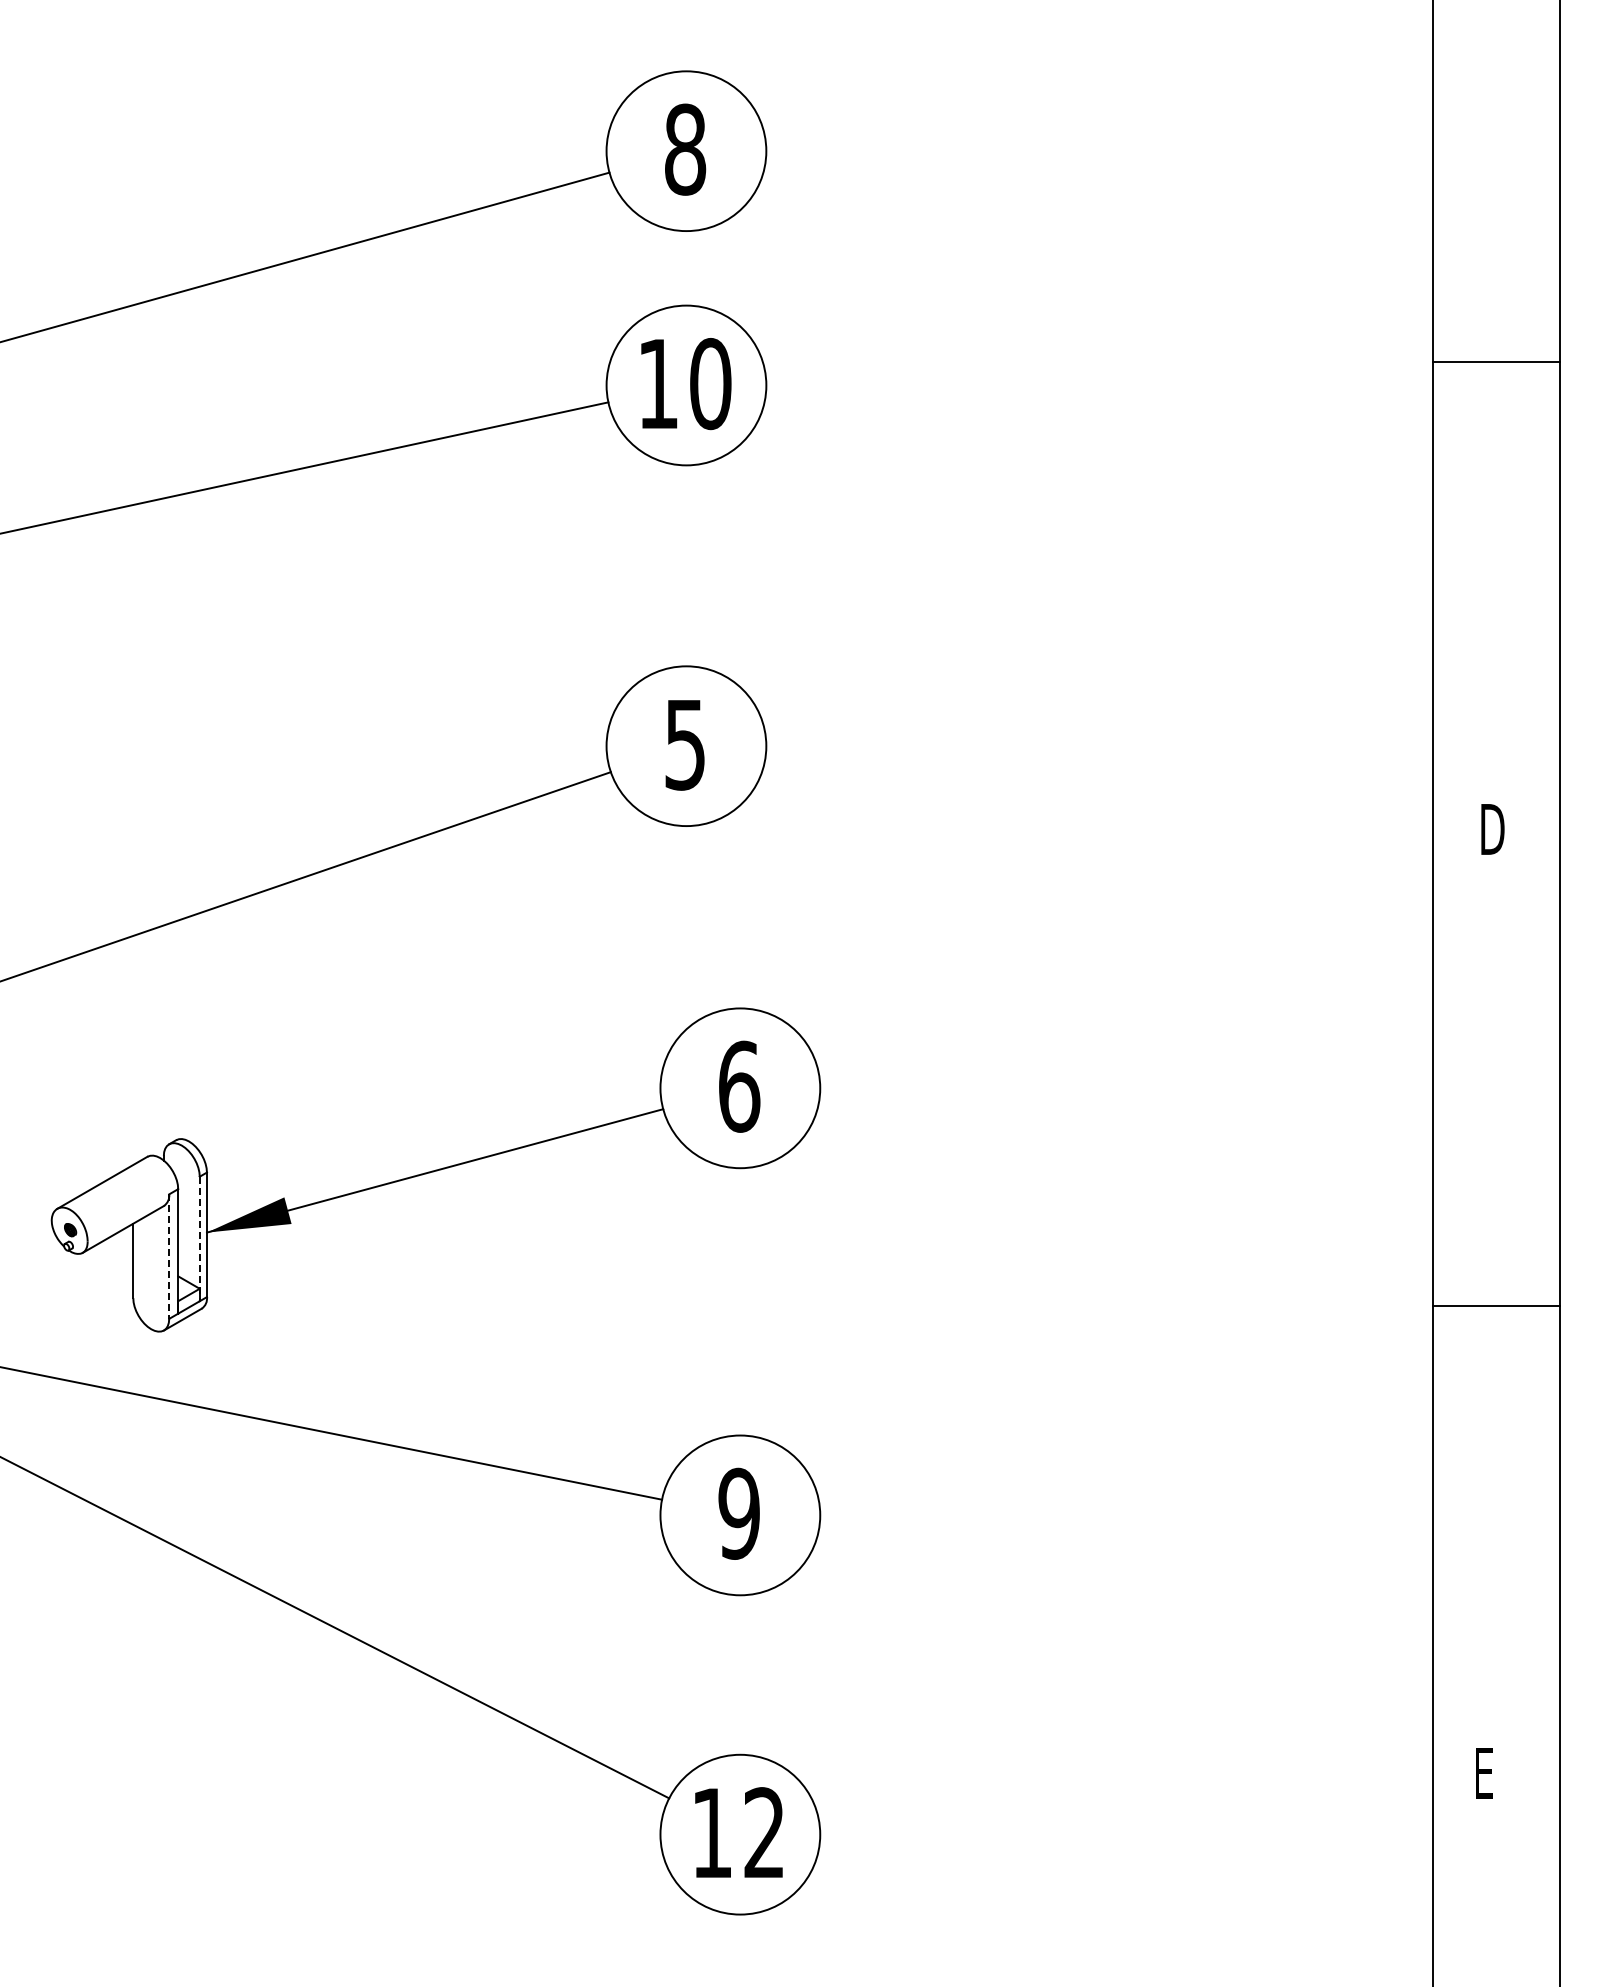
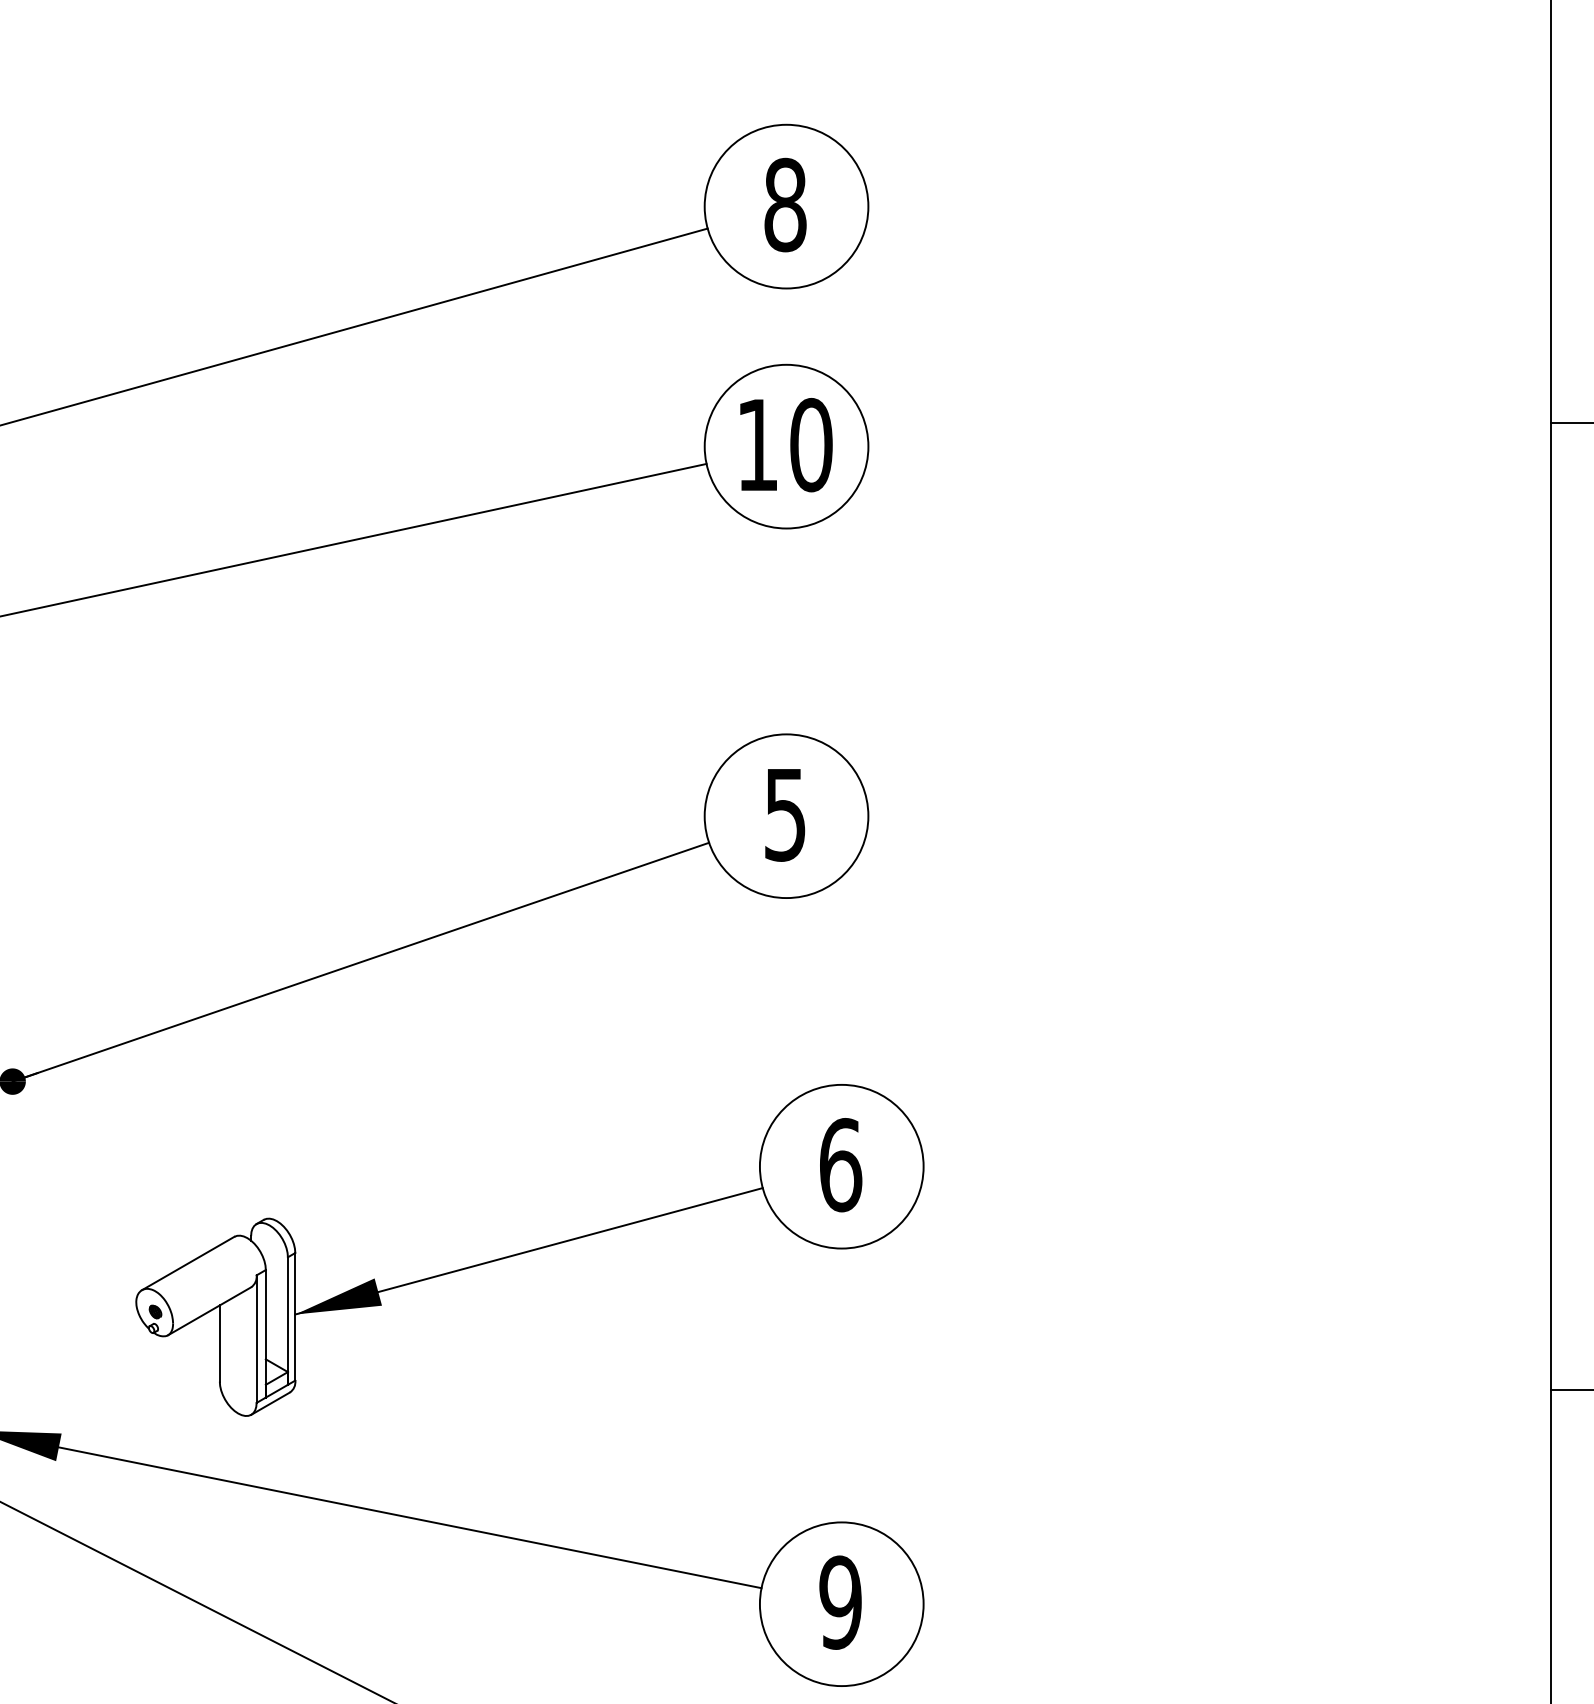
line: (199, 1239) -> (287, 1321), dashed -> solid
line: (169, 1257) -> (256, 1340), dashed -> solid

